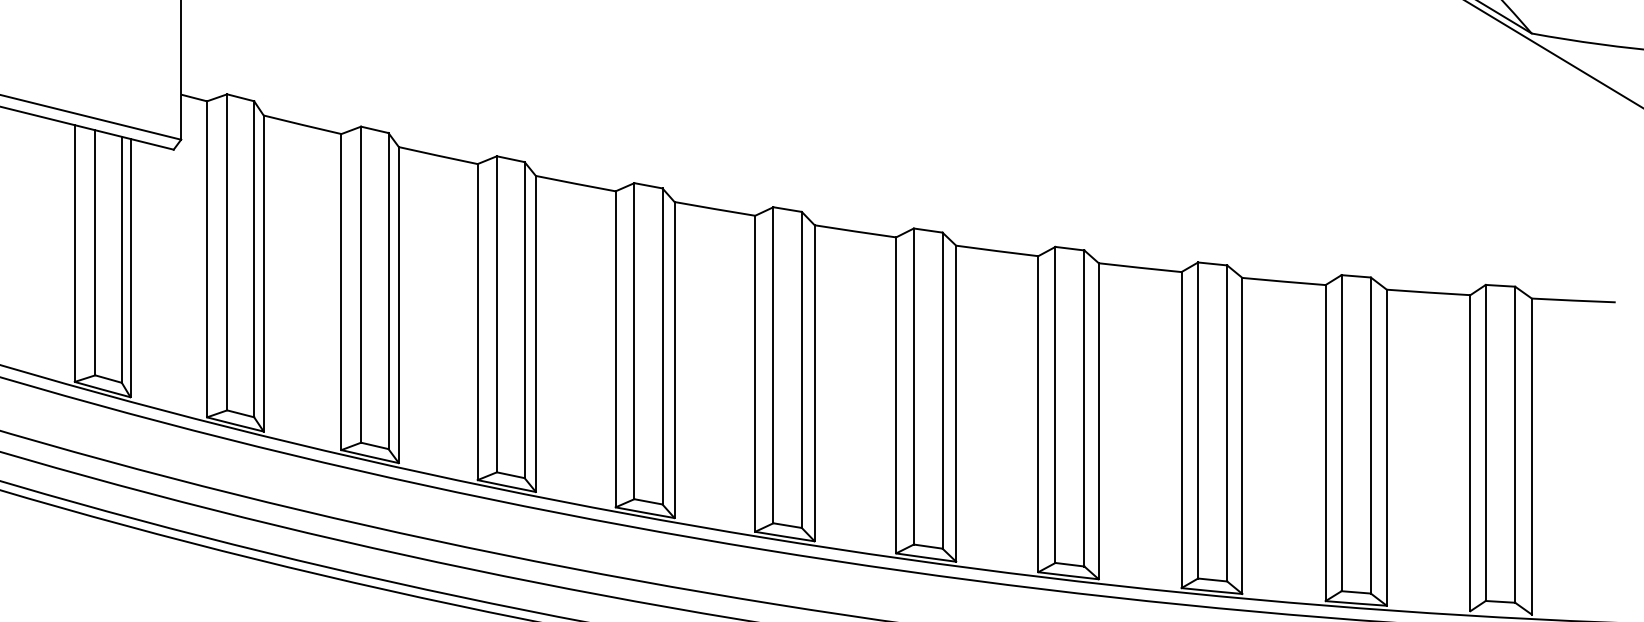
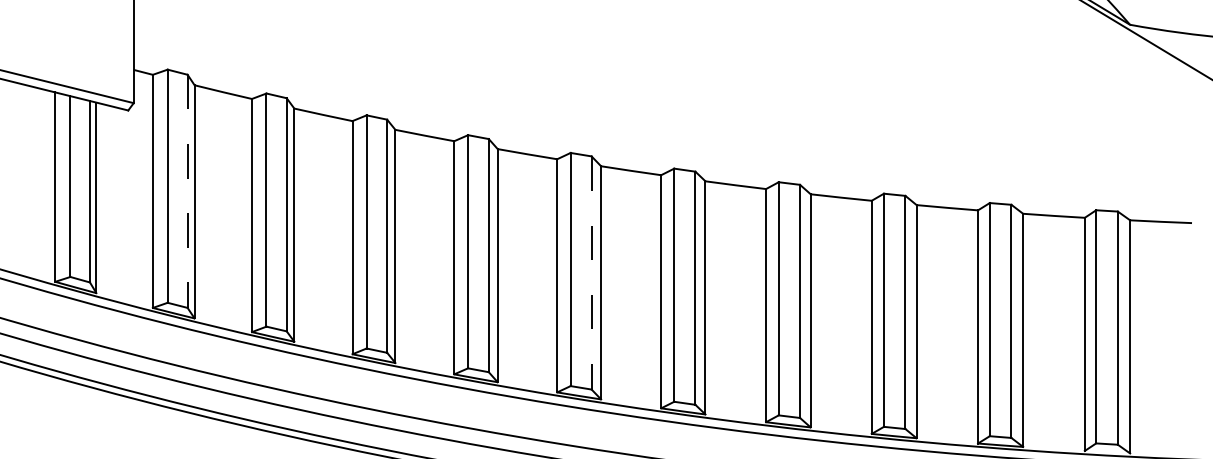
line: (254, 259) -> (187, 191), solid -> dashed
line: (801, 370) -> (591, 273), solid -> dashed

